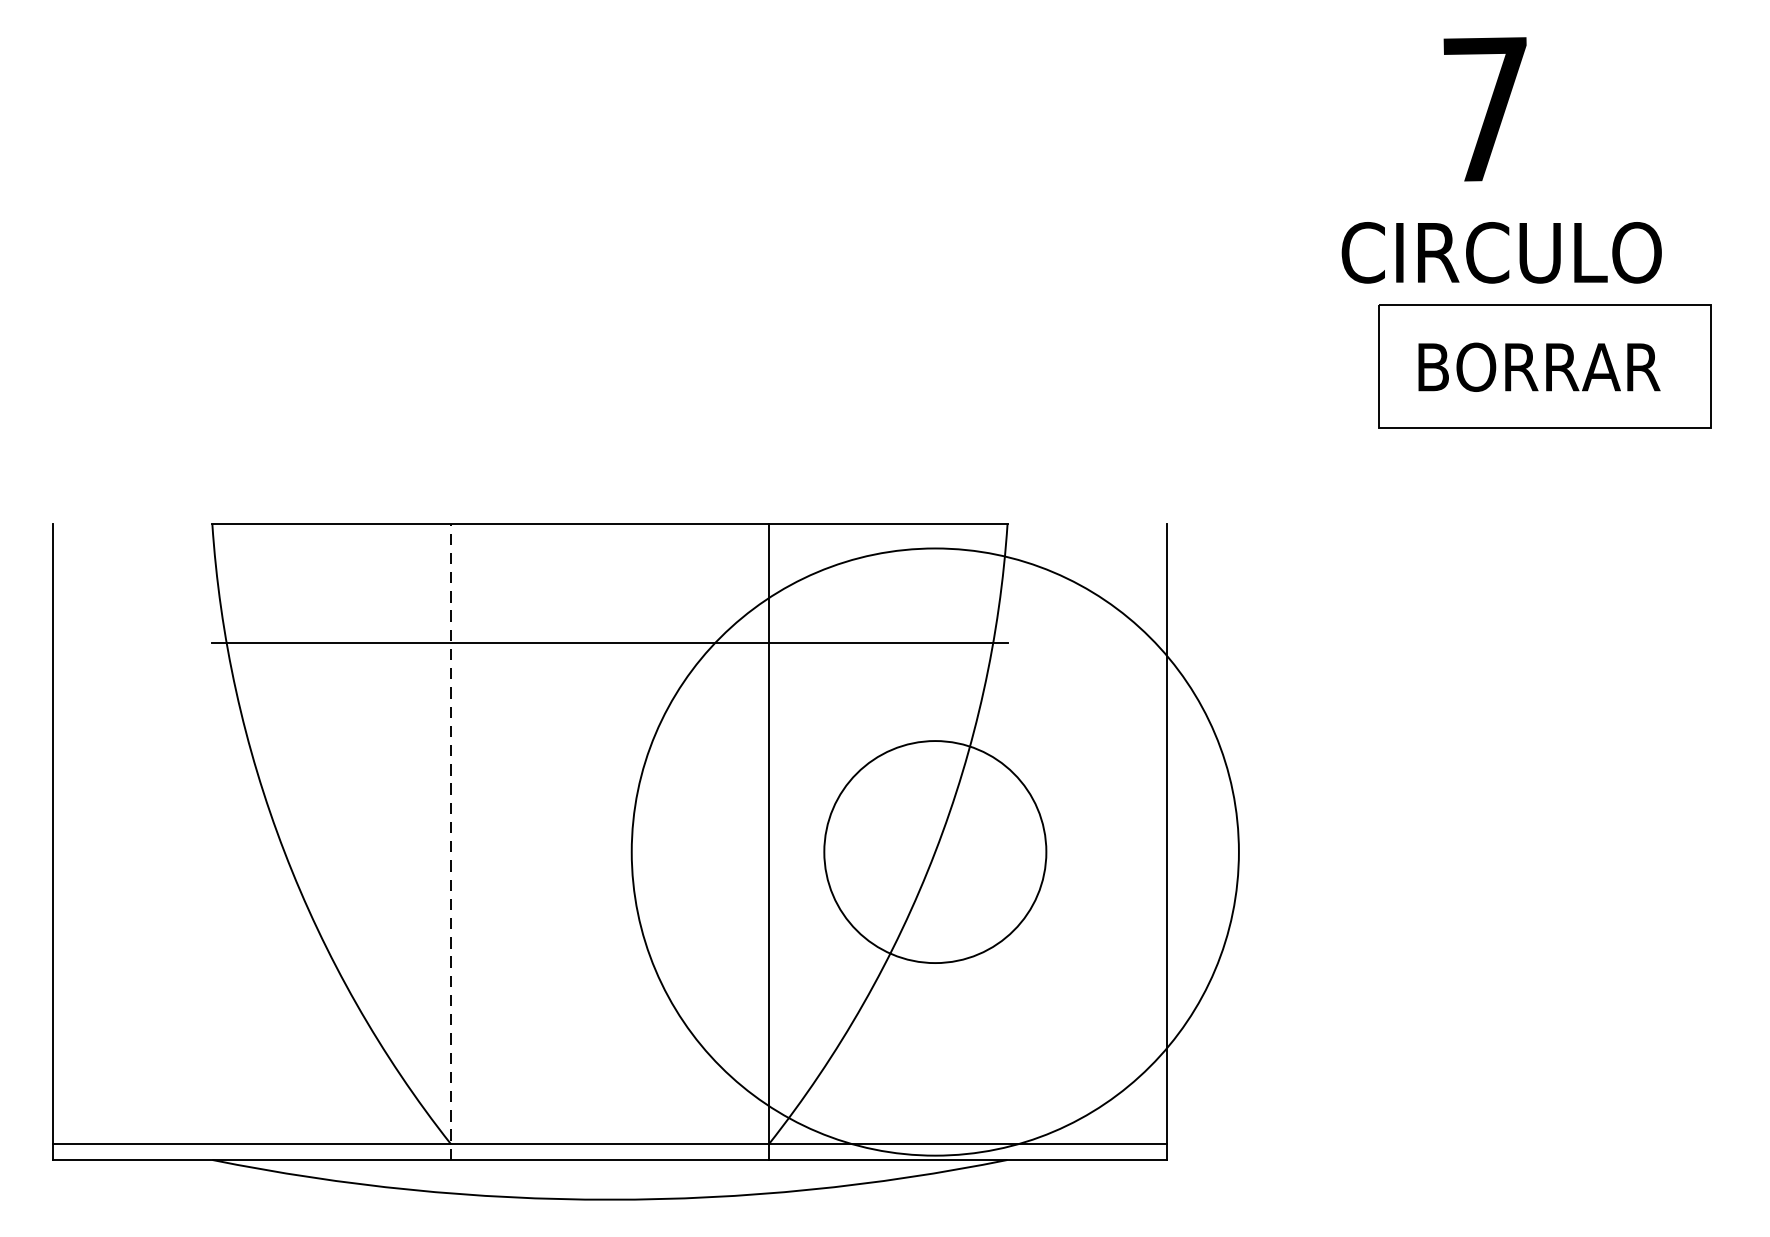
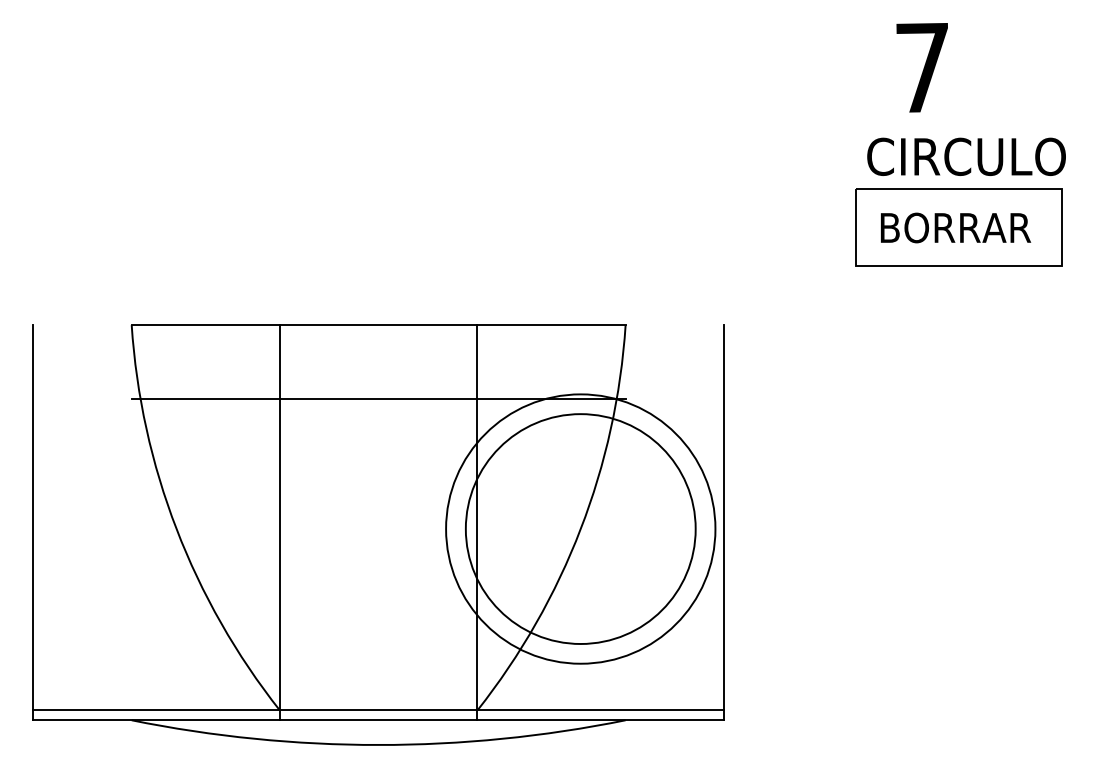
text: (1501, 252) -> (966, 156), moved
line: (450, 841) -> (279, 522), dashed -> solid
circle: (934, 851) -> (580, 528), size x0.71
circle: (934, 851) -> (580, 528), size x1.67

